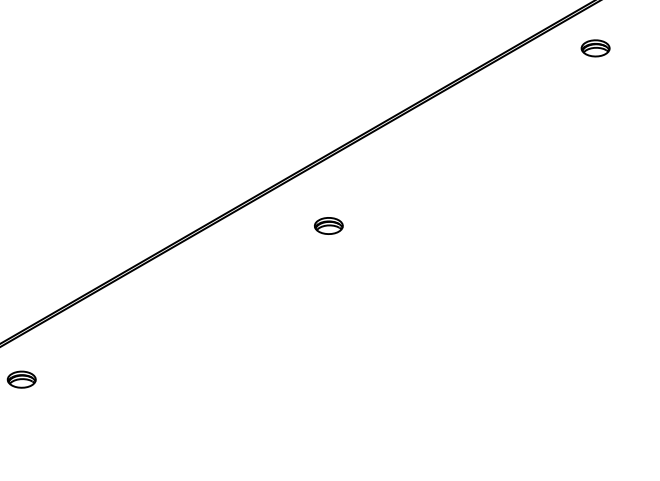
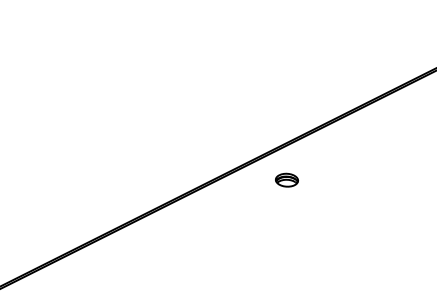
part: (328, 225) -> (286, 179), moved

